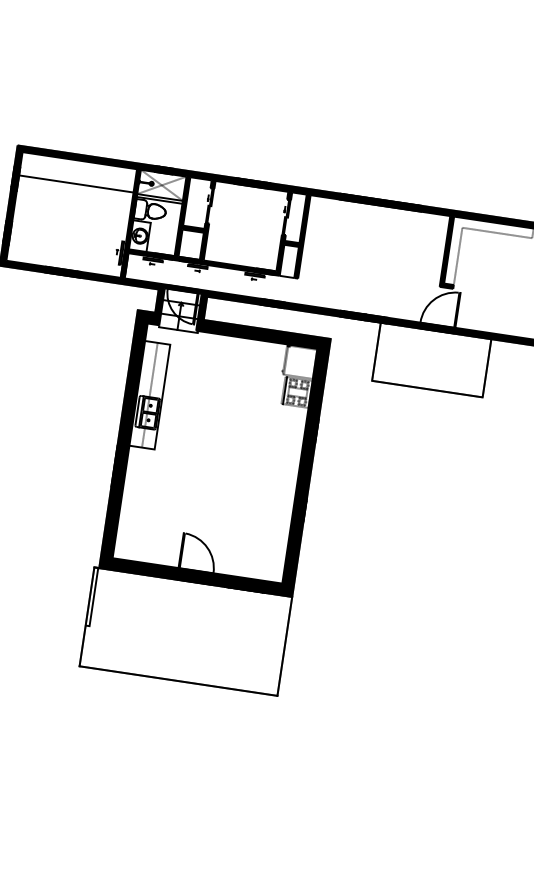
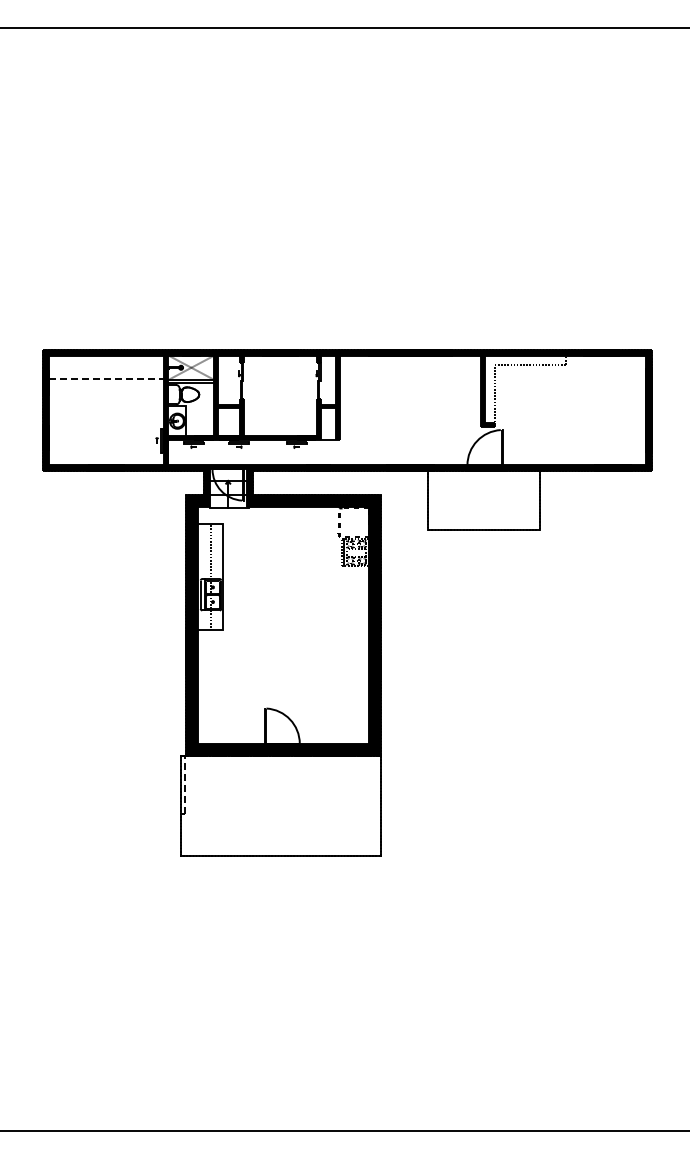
line: (76, 184) -> (106, 379), solid -> dashed
line: (94, 596) -> (185, 784), solid -> dashed

